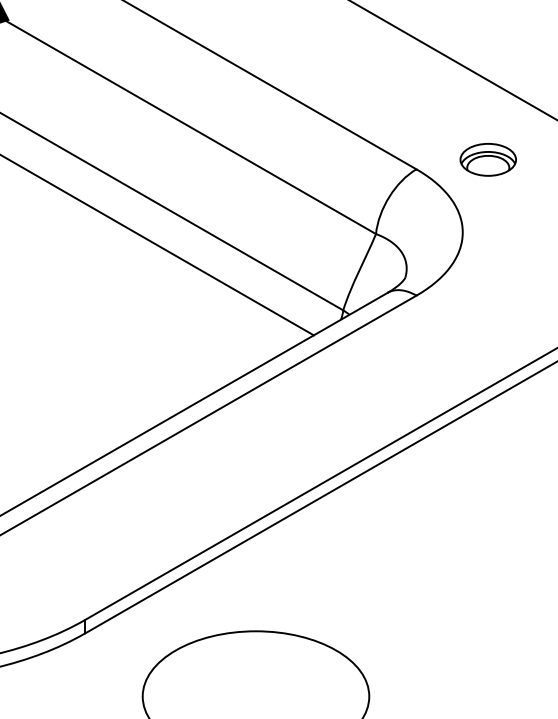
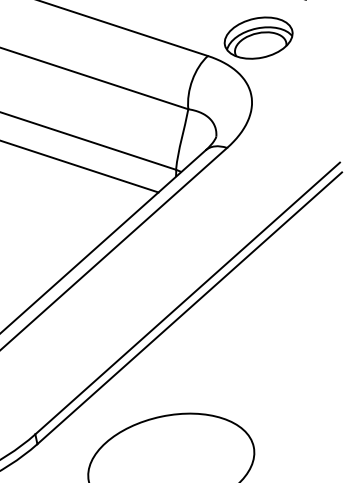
part: (488, 159) -> (258, 37), size x1.67

